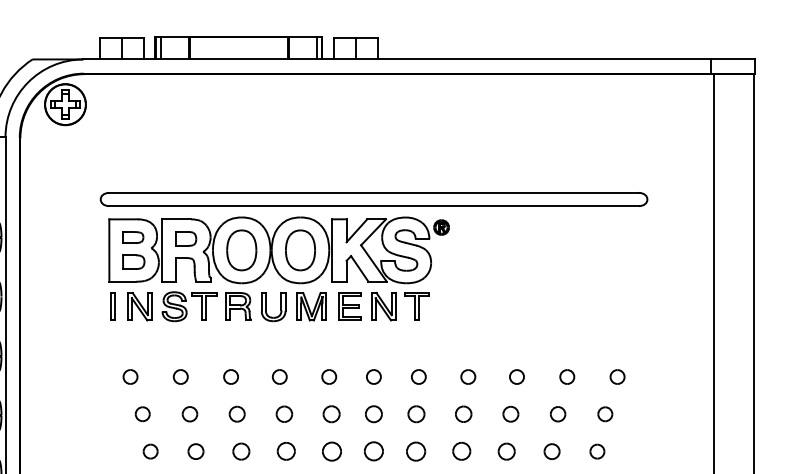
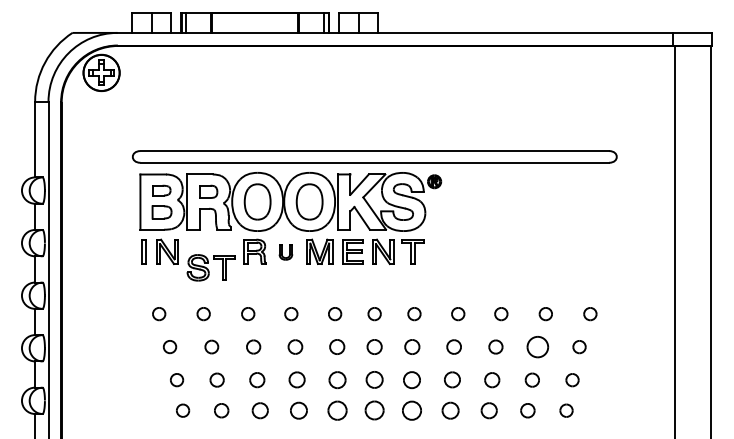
part: (188, 306) -> (210, 267), moved
part: (273, 307) -> (285, 252), size x0.6
part: (557, 413) -> (537, 346), size x1.6

